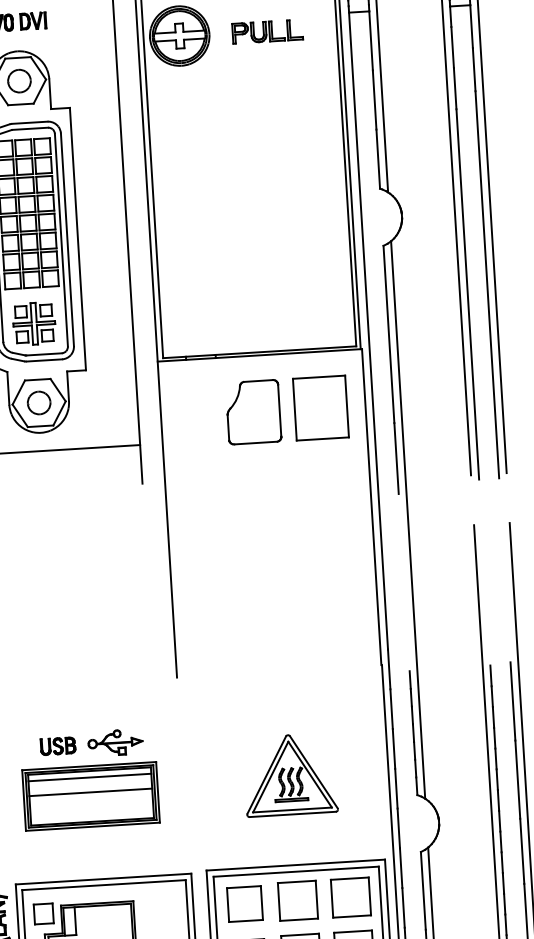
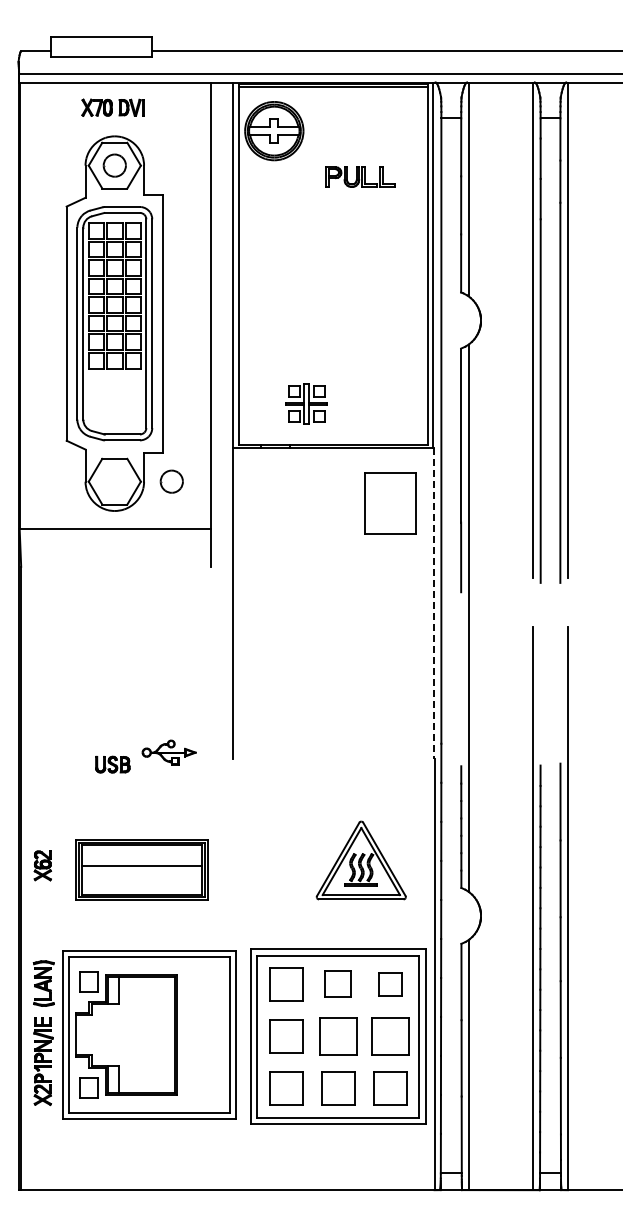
part: (267, 31) -> (360, 176), moved
part: (33, 323) -> (306, 403), moved
part: (38, 402) -> (171, 481), moved
part: (253, 412) -> (323, 503), removed
line: (371, 507) -> (433, 603), solid -> dashed
part: (114, 742) -> (168, 752), moved
part: (57, 746) -> (112, 764), moved
part: (289, 774) -> (360, 860), moved
line: (89, 777) -> (141, 851), removed
part: (351, 897) -> (390, 984), size x0.6
part: (298, 901) -> (338, 984), size x0.7

